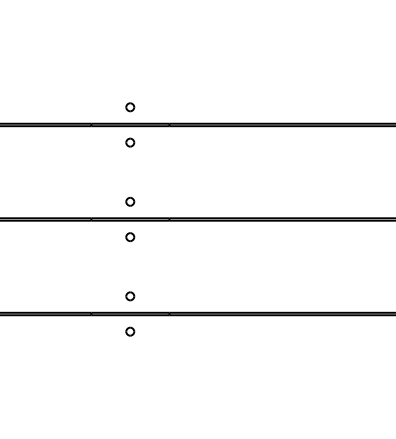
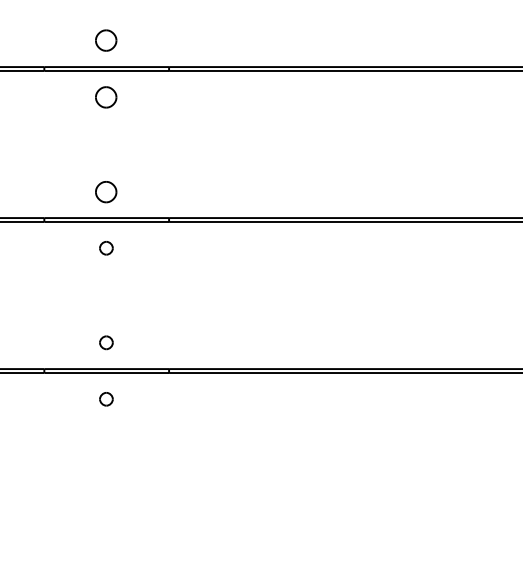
part: (130, 107) -> (106, 41), size x1.6
part: (130, 142) -> (106, 97), size x1.6
part: (130, 201) -> (106, 191), size x1.6

